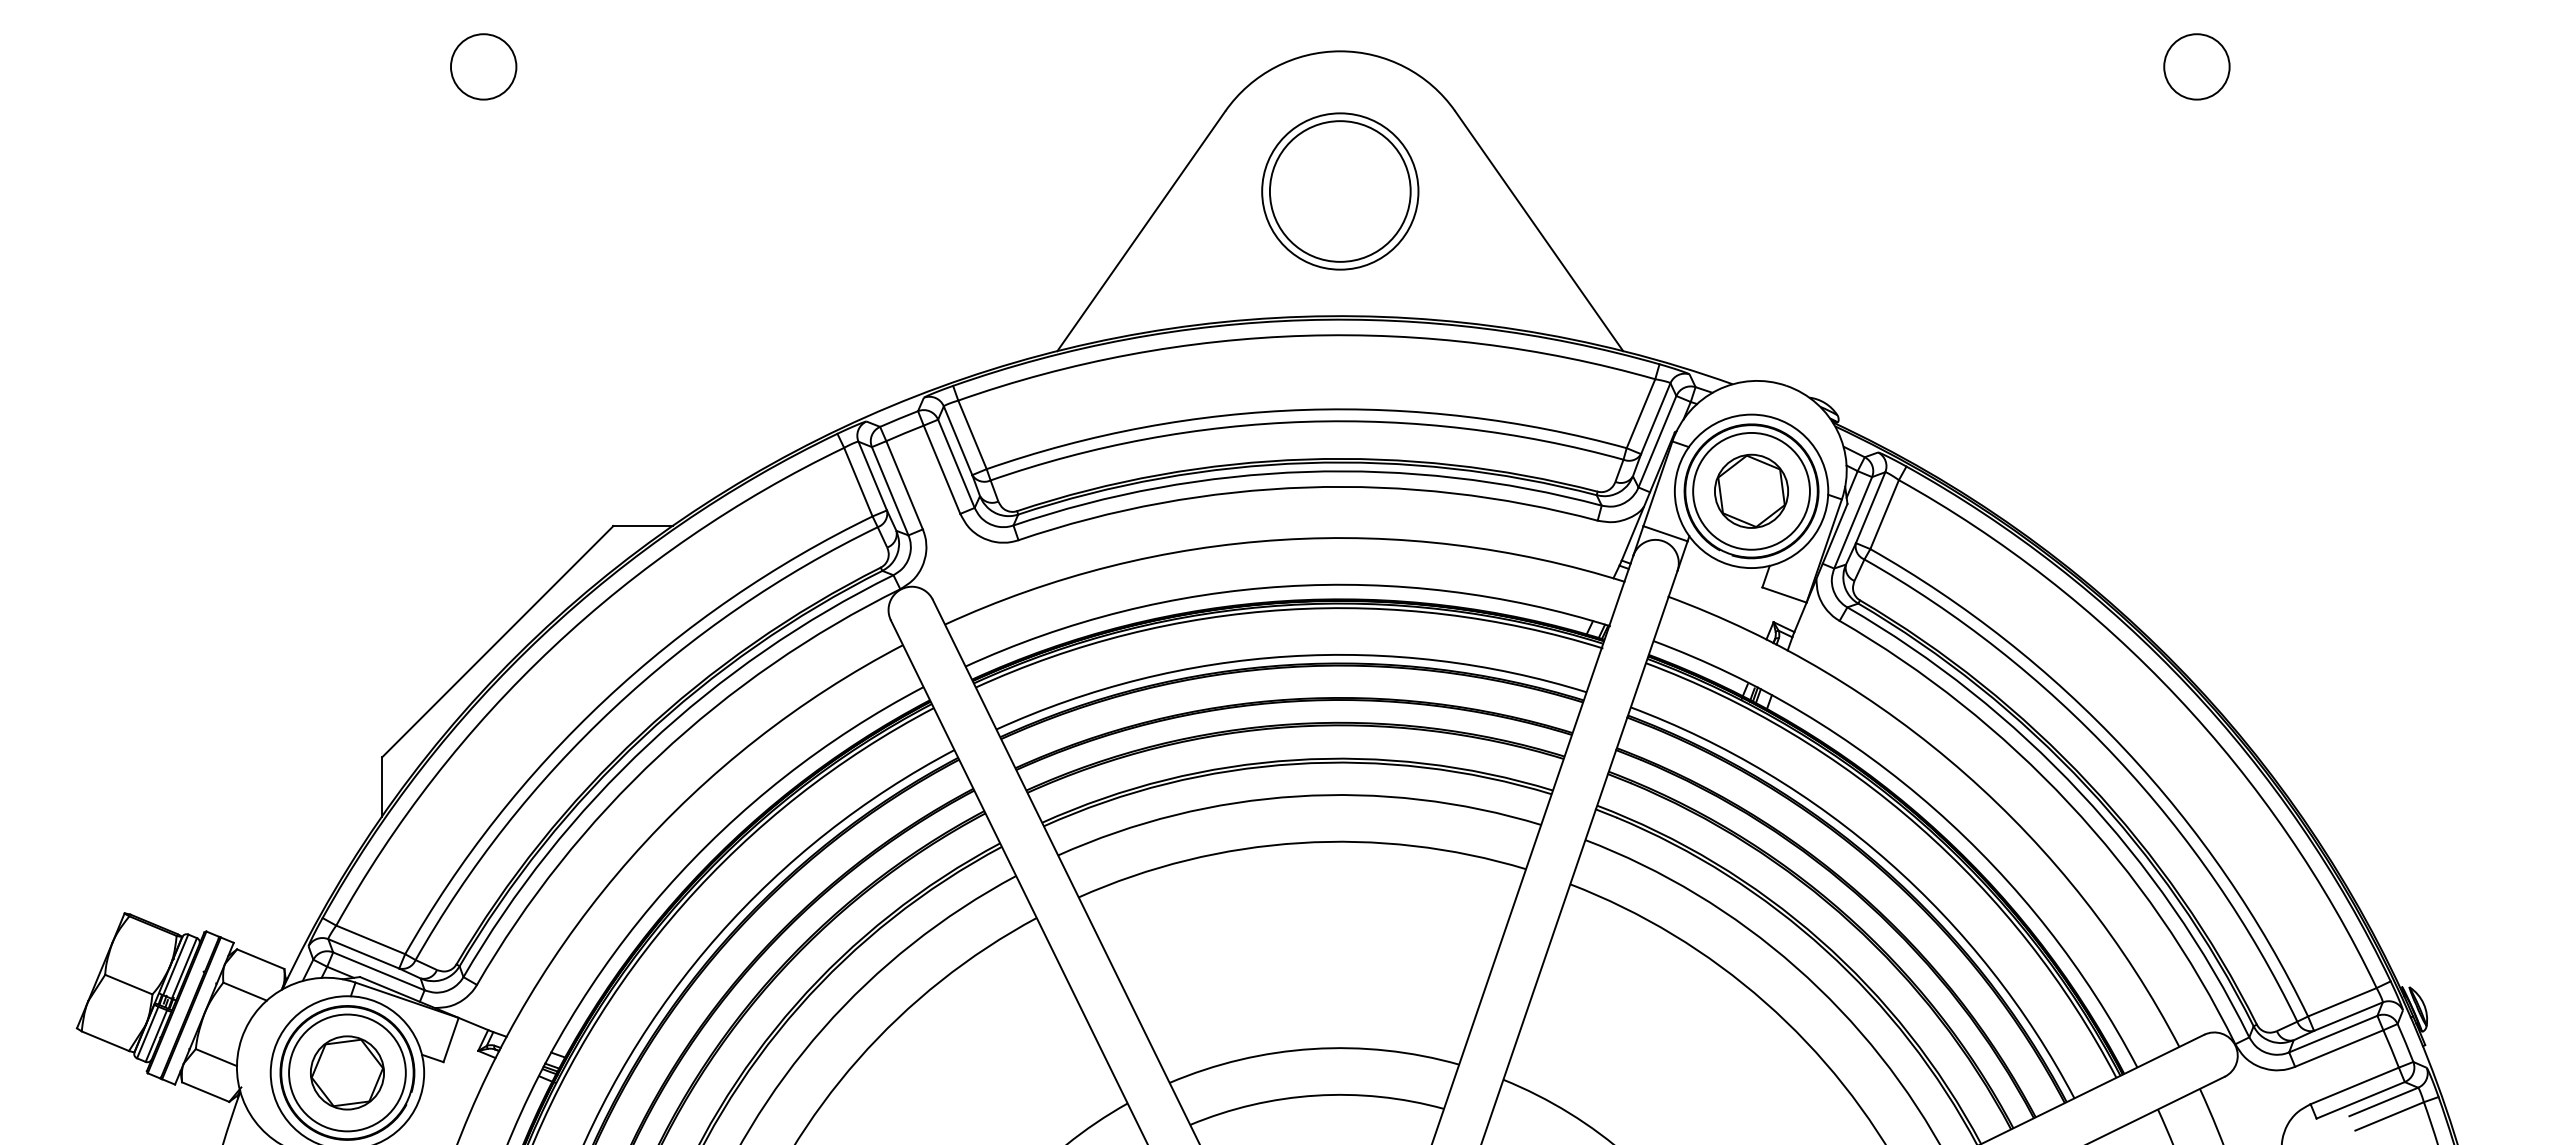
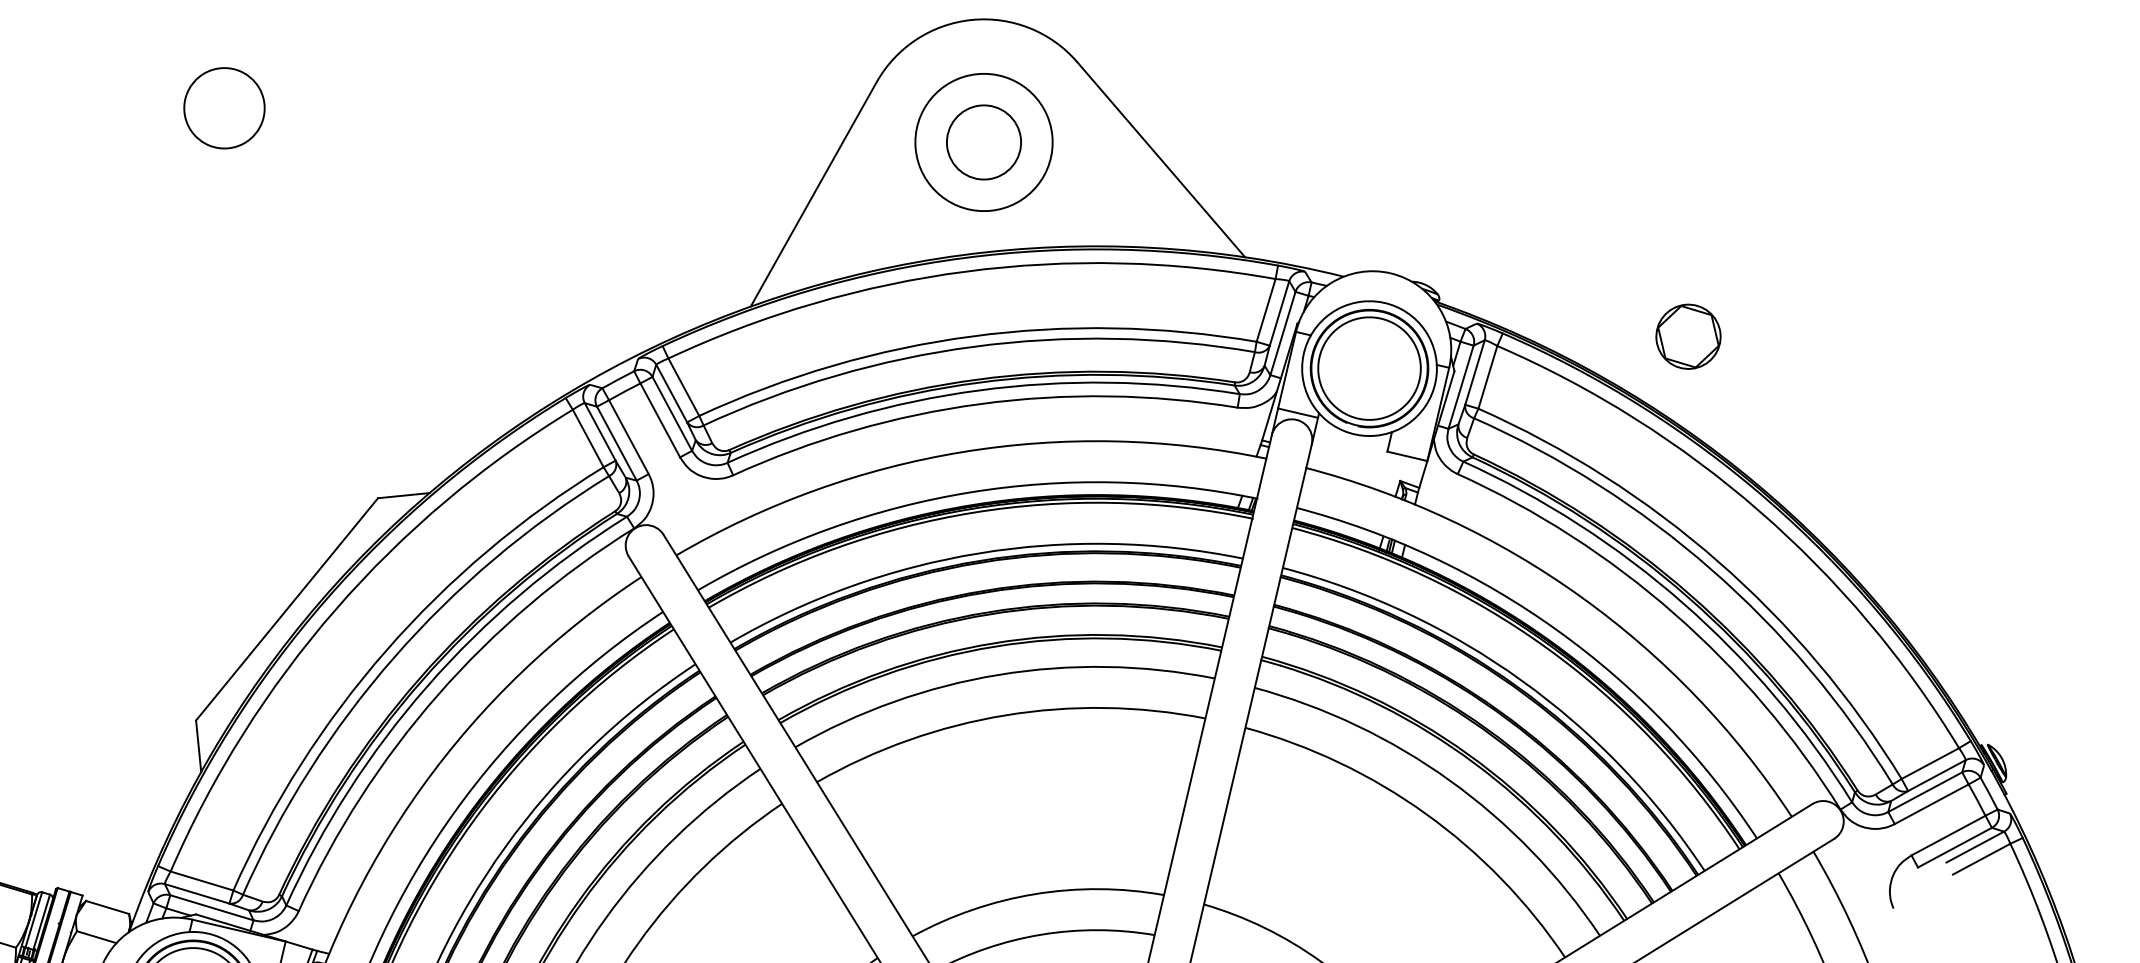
circle: (483, 66) -> (224, 107), size x1.4
circle: (1339, 191) -> (983, 142), size x0.6
part: (1751, 490) -> (1688, 336), moved

